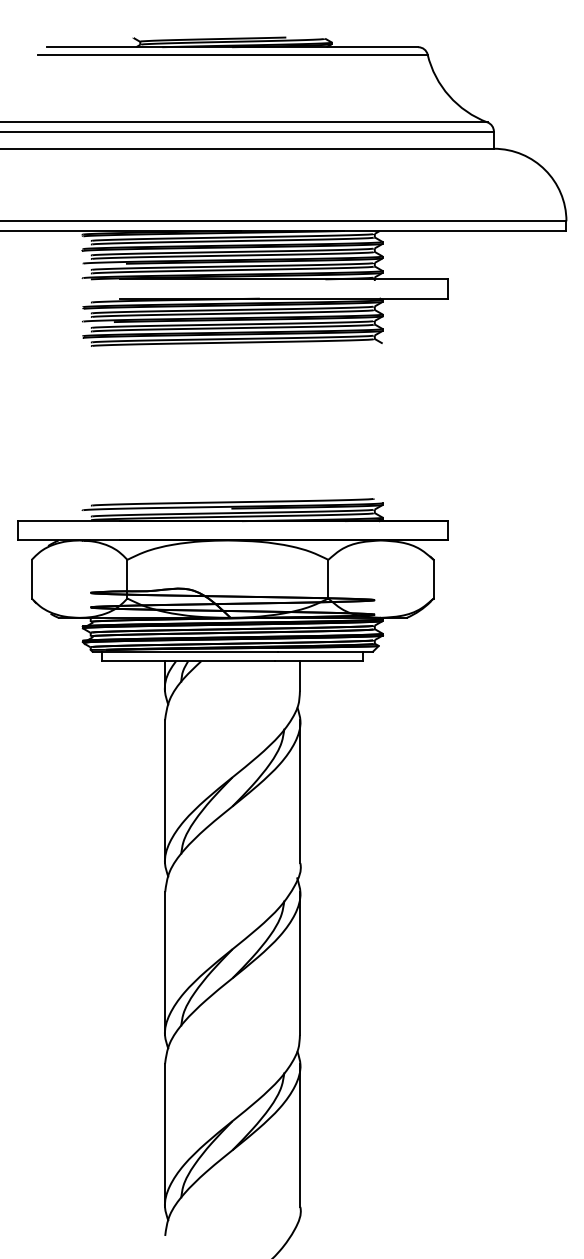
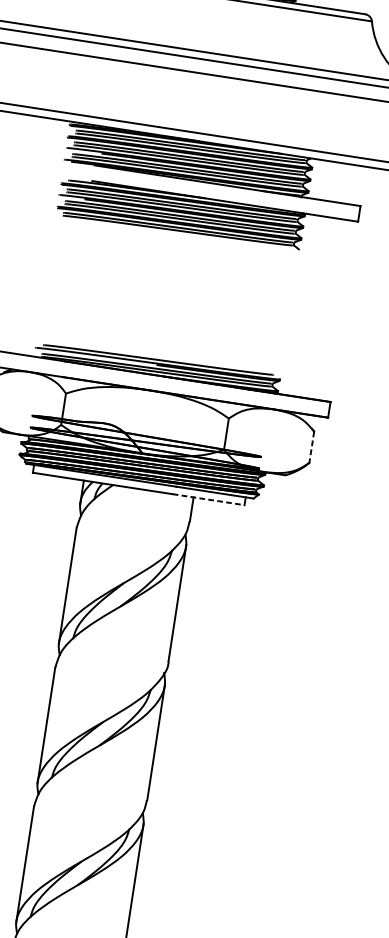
line: (433, 579) -> (311, 447), solid -> dashed
line: (319, 661) -> (209, 499), solid -> dashed

